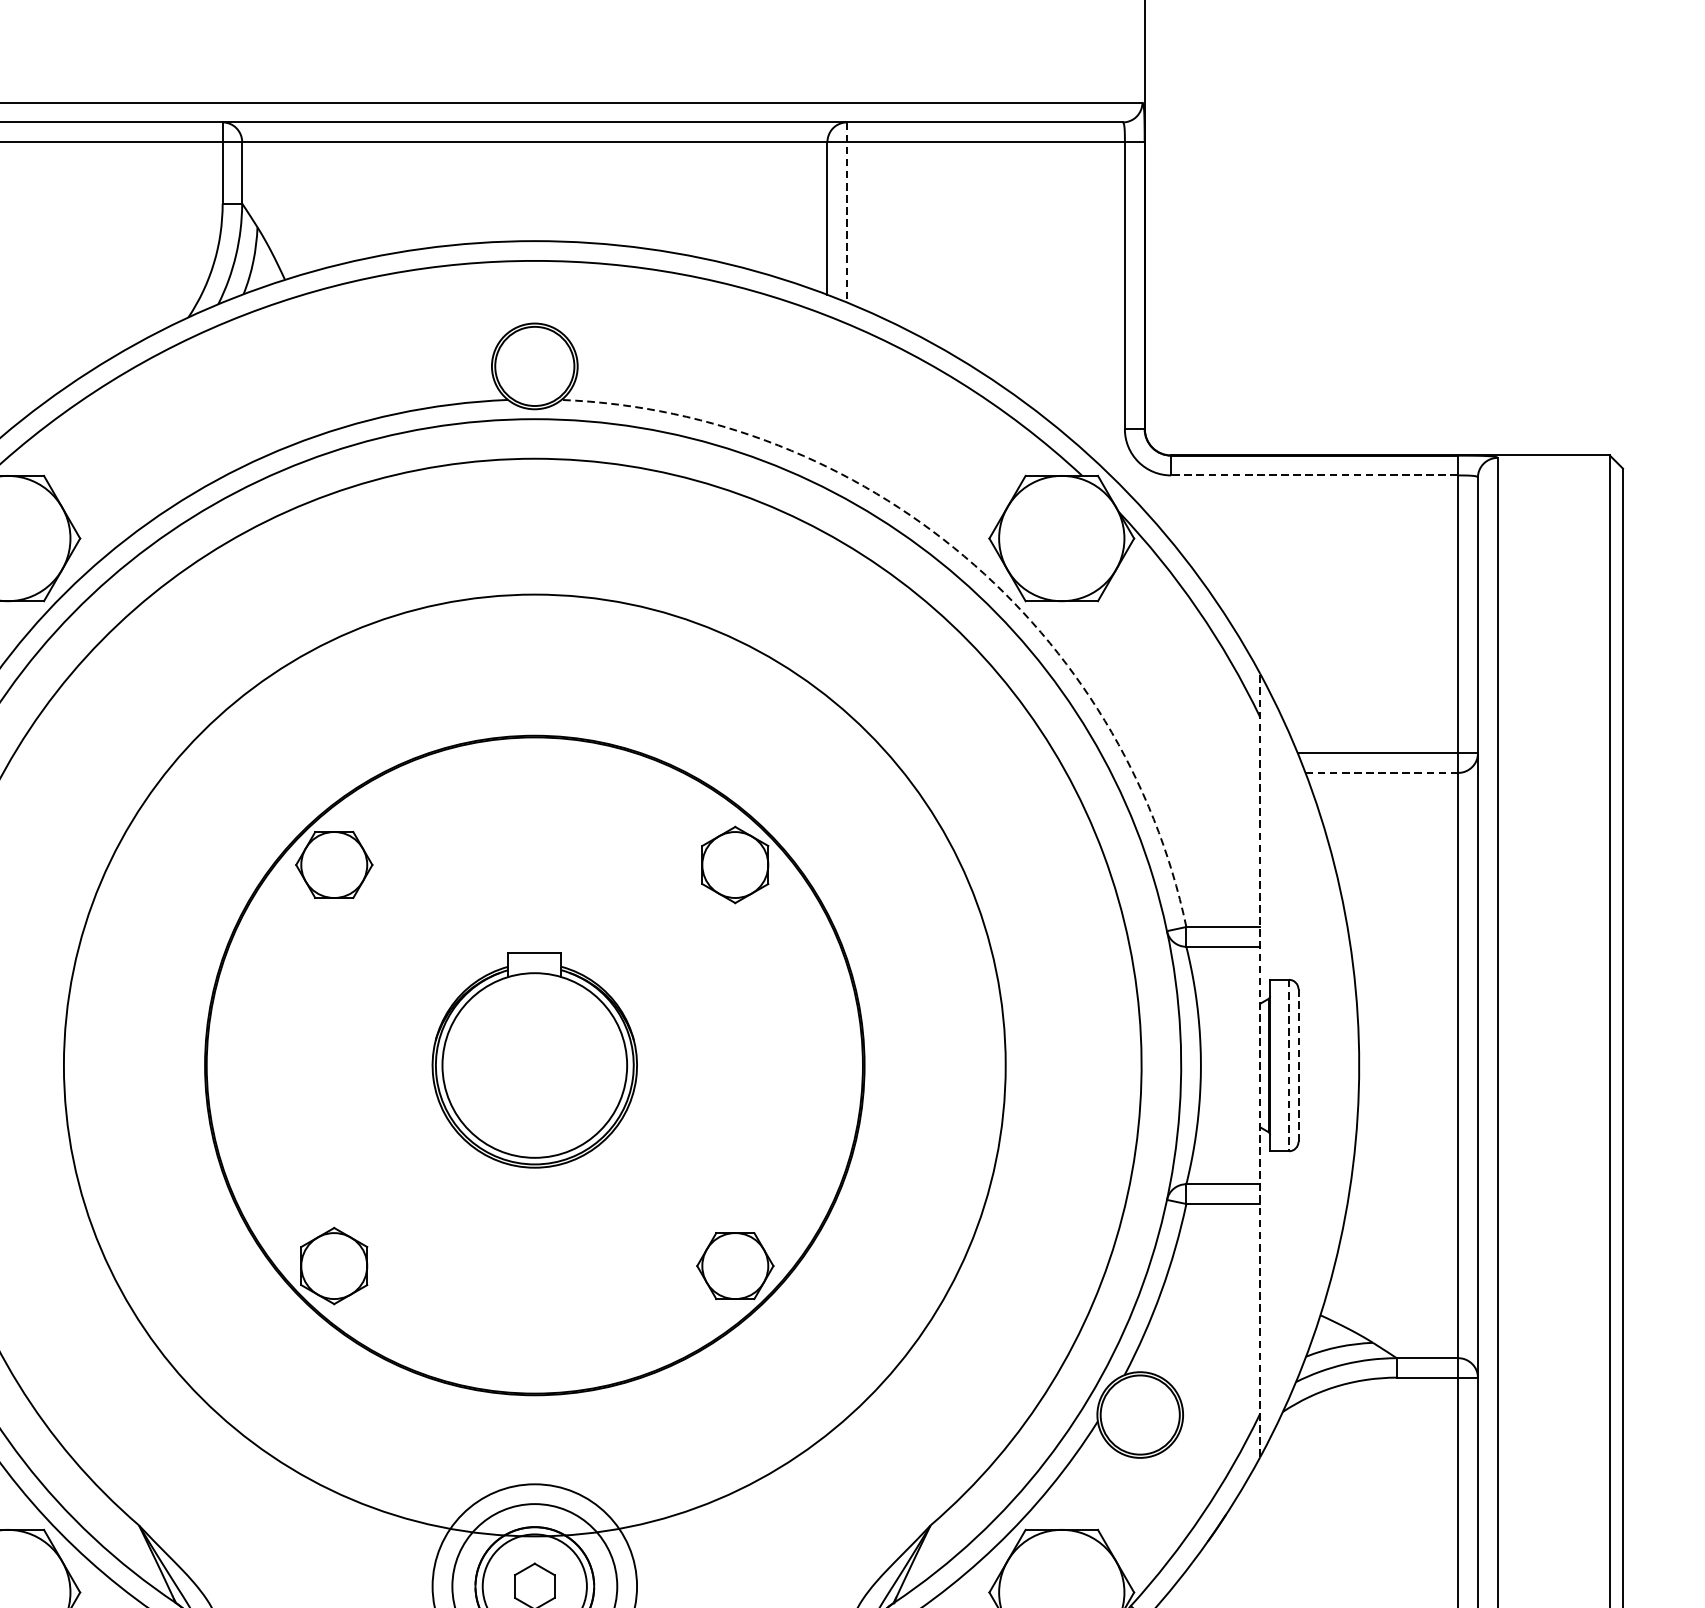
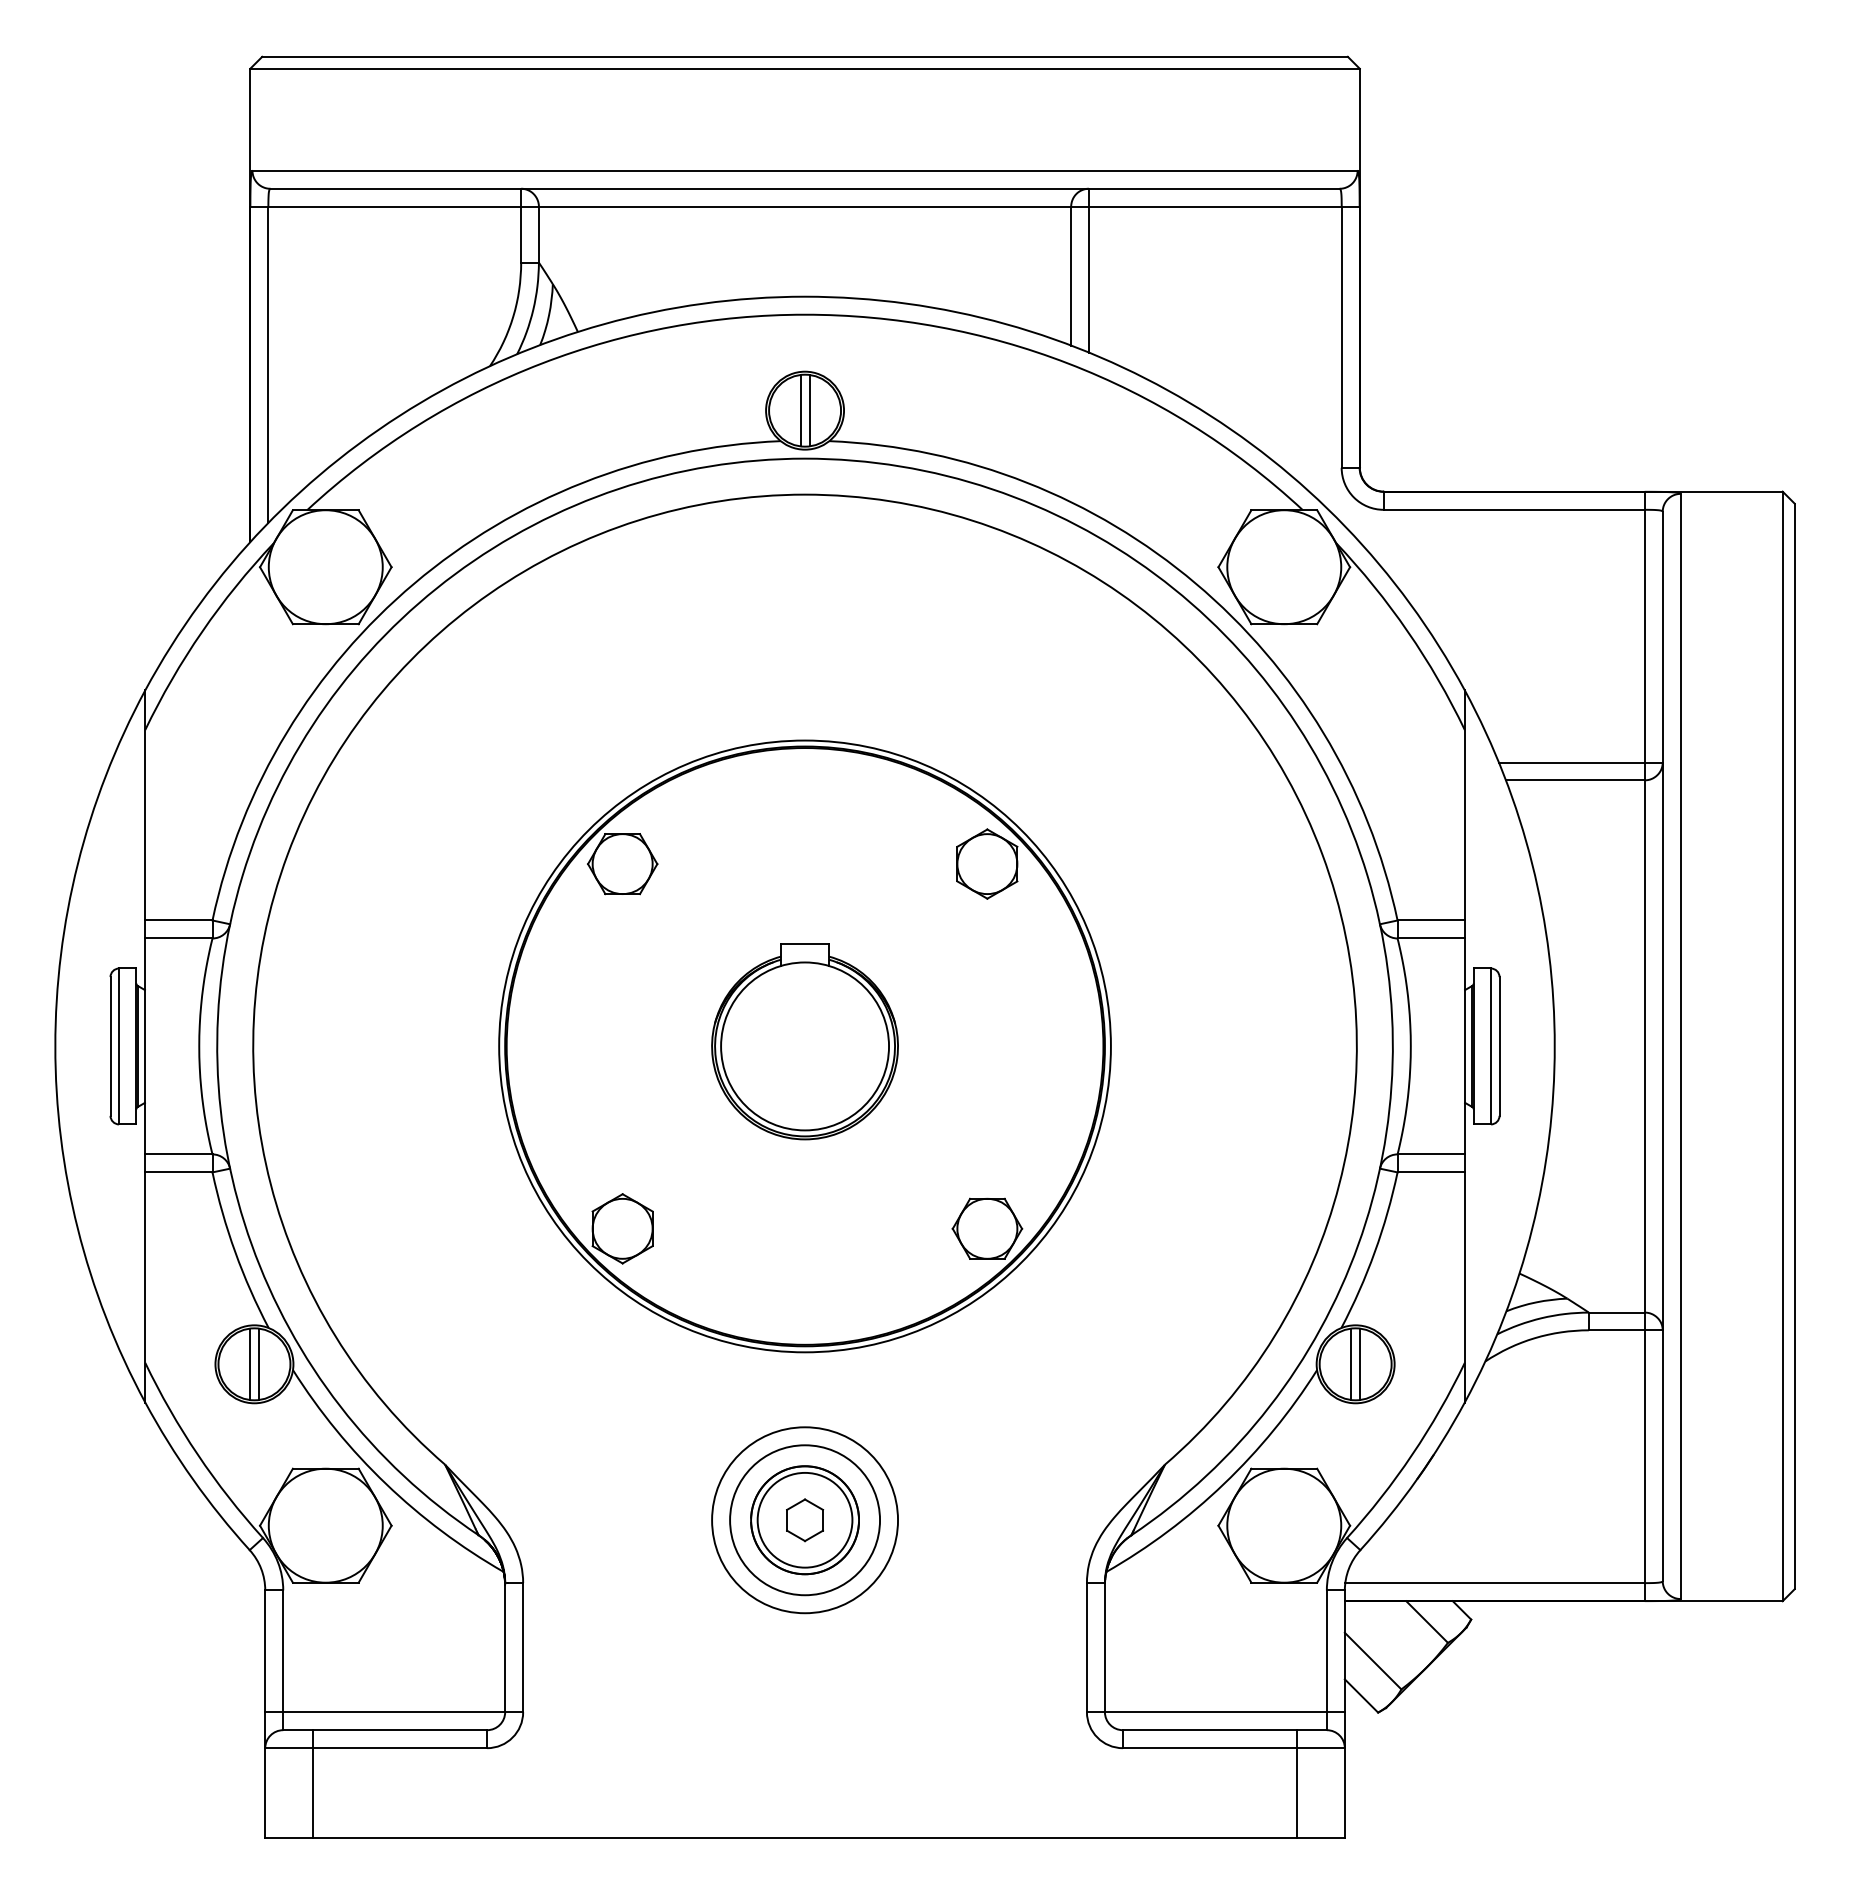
line: (846, 212) -> (1088, 270), dashed -> solid
line: (529, 366) -> (800, 410), added
line: (539, 366) -> (809, 410), added
line: (1314, 475) -> (1514, 509), dashed -> solid
arc: (964, 556) -> (1195, 583), dashed -> solid
line: (1382, 773) -> (1575, 780), dashed -> solid
line: (1259, 1064) -> (1464, 1045), dashed -> solid
circle: (534, 1065) -> (804, 1046), size x0.71
line: (1288, 1065) -> (1490, 1046), dashed -> solid
line: (1298, 1065) -> (1499, 1046), dashed -> solid
line: (1135, 1415) -> (1351, 1364), added
line: (1145, 1415) -> (1360, 1364), added

